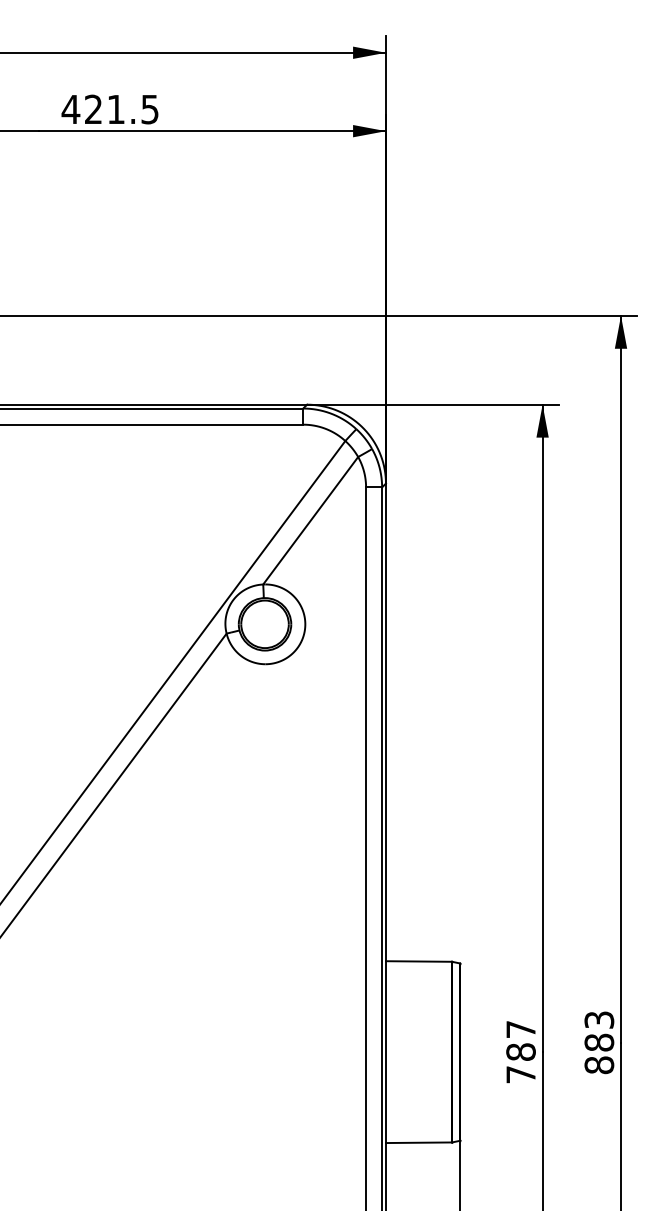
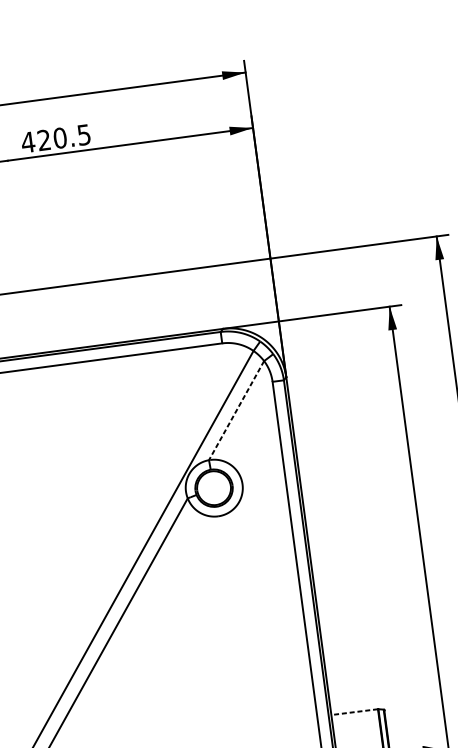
text: (116, 109) -> (60, 138), 421.5 -> 420.5
line: (310, 521) -> (236, 411), solid -> dashed
line: (418, 961) -> (354, 712), solid -> dashed

